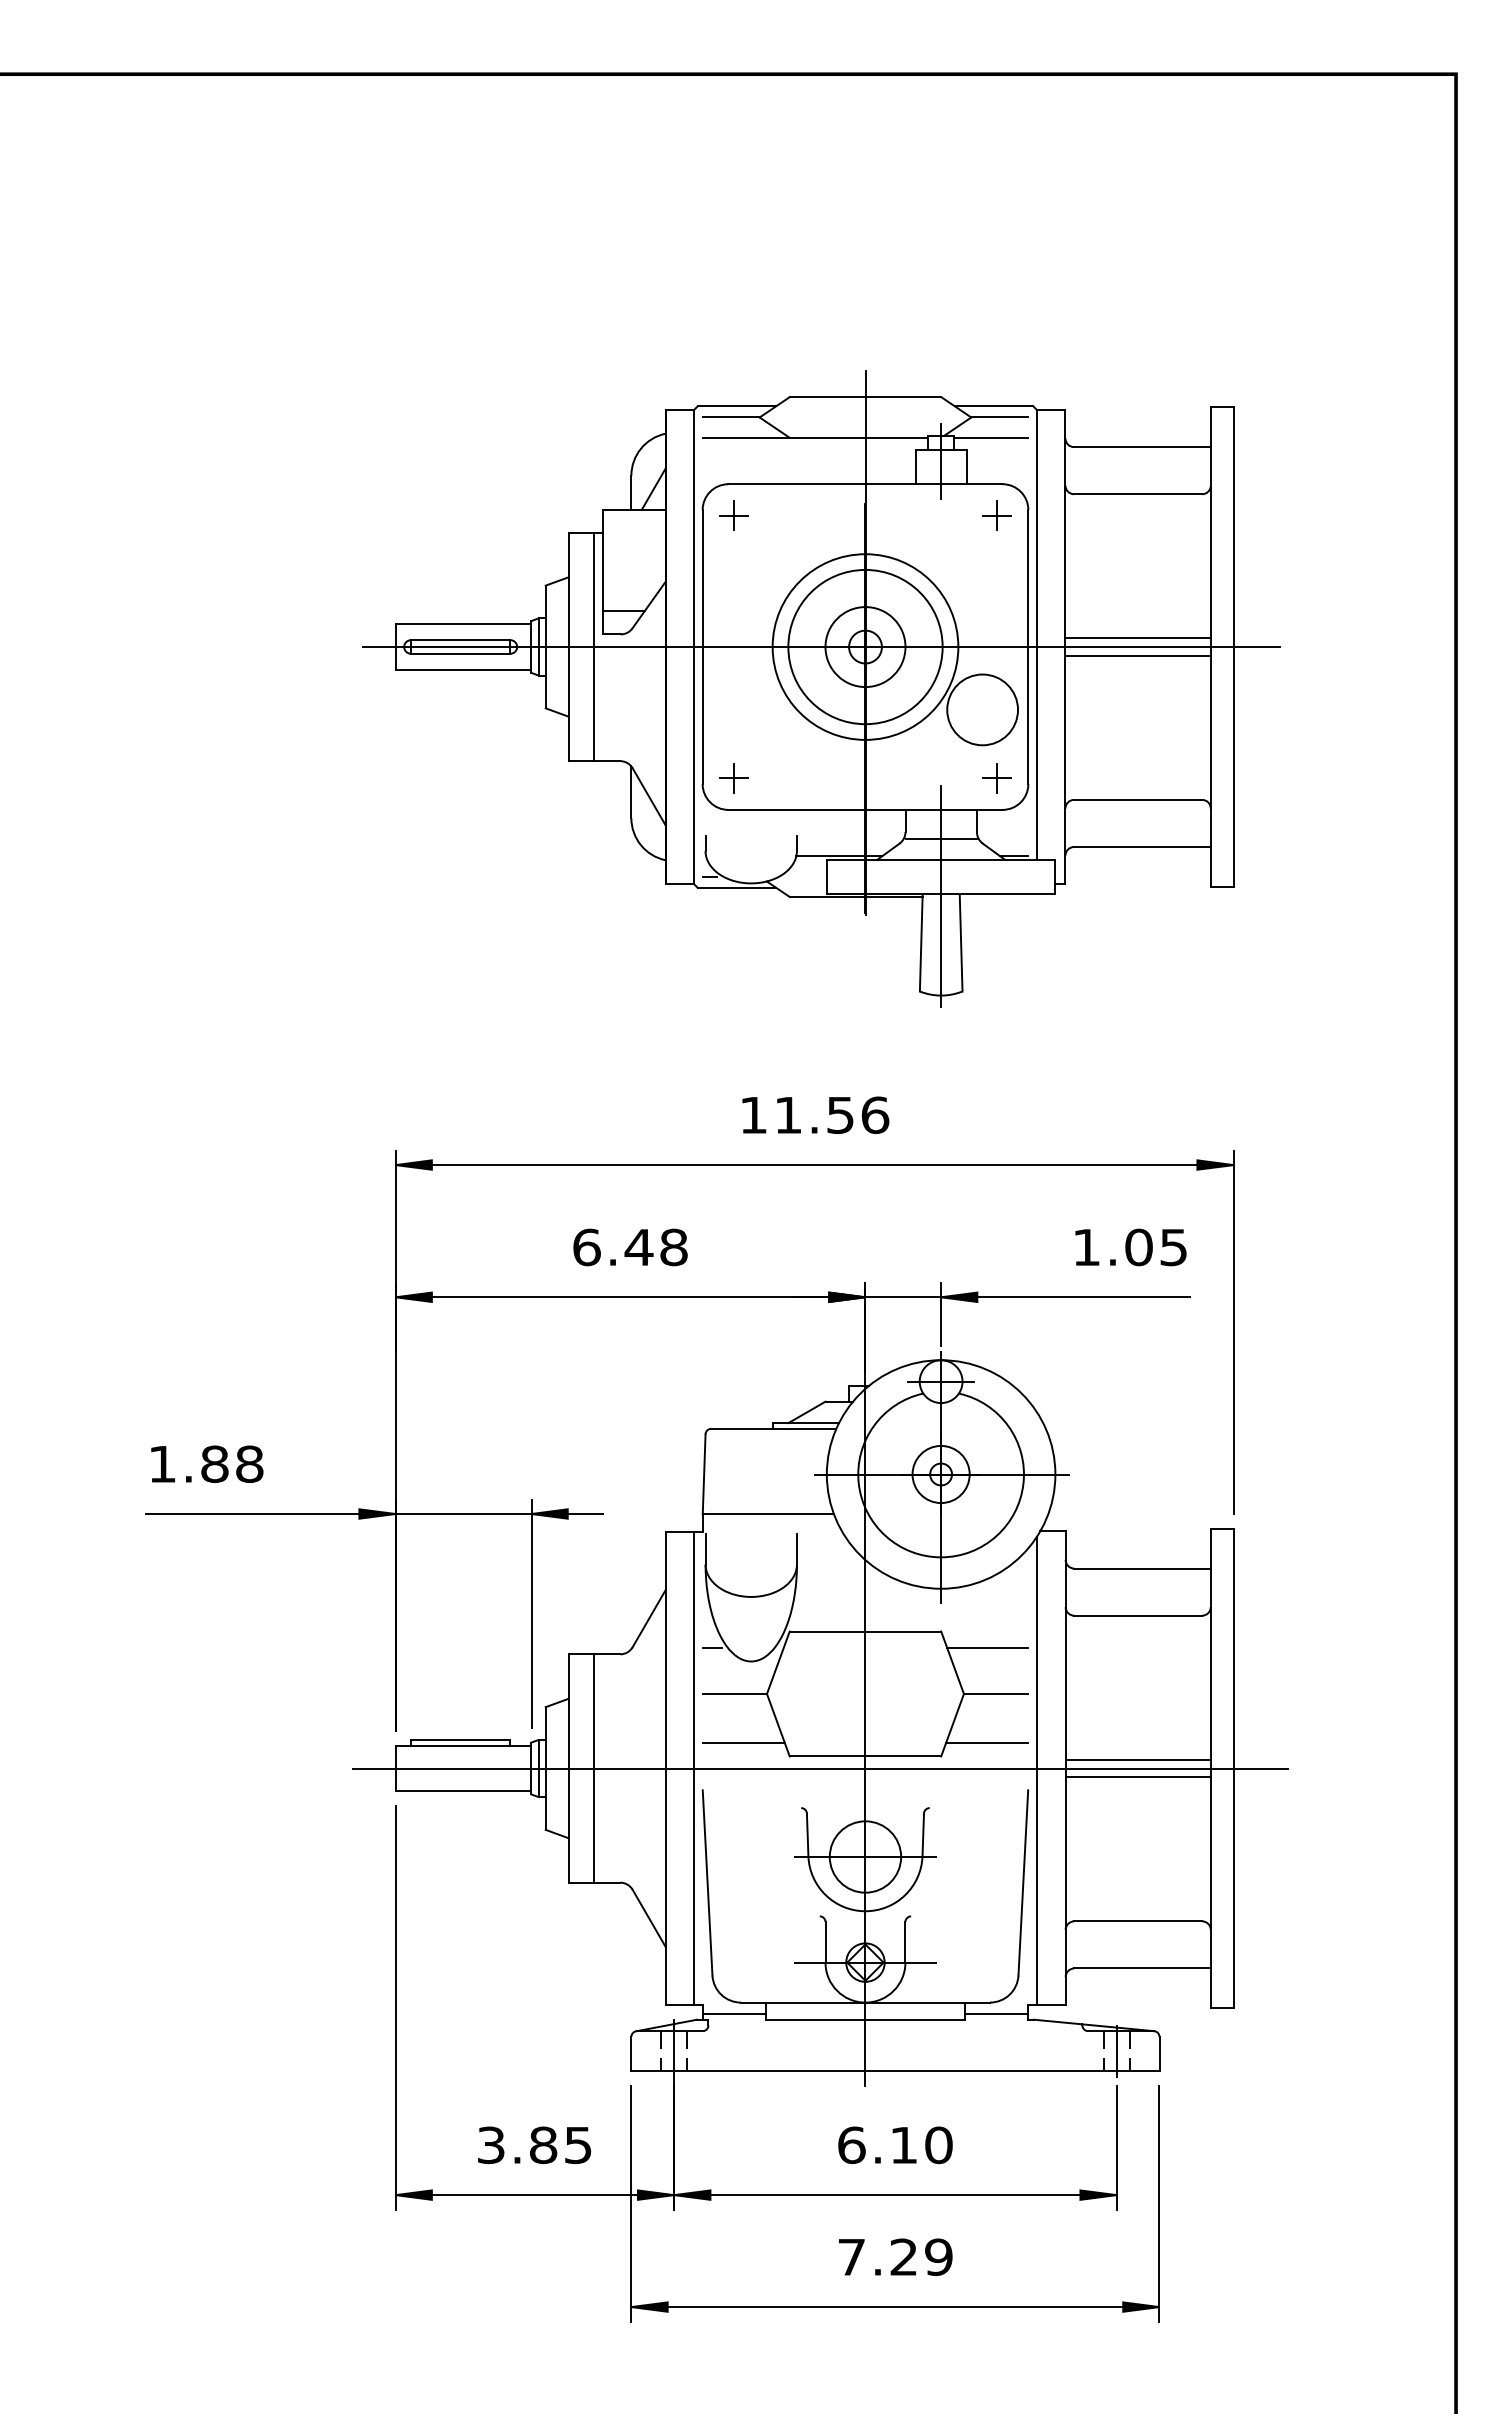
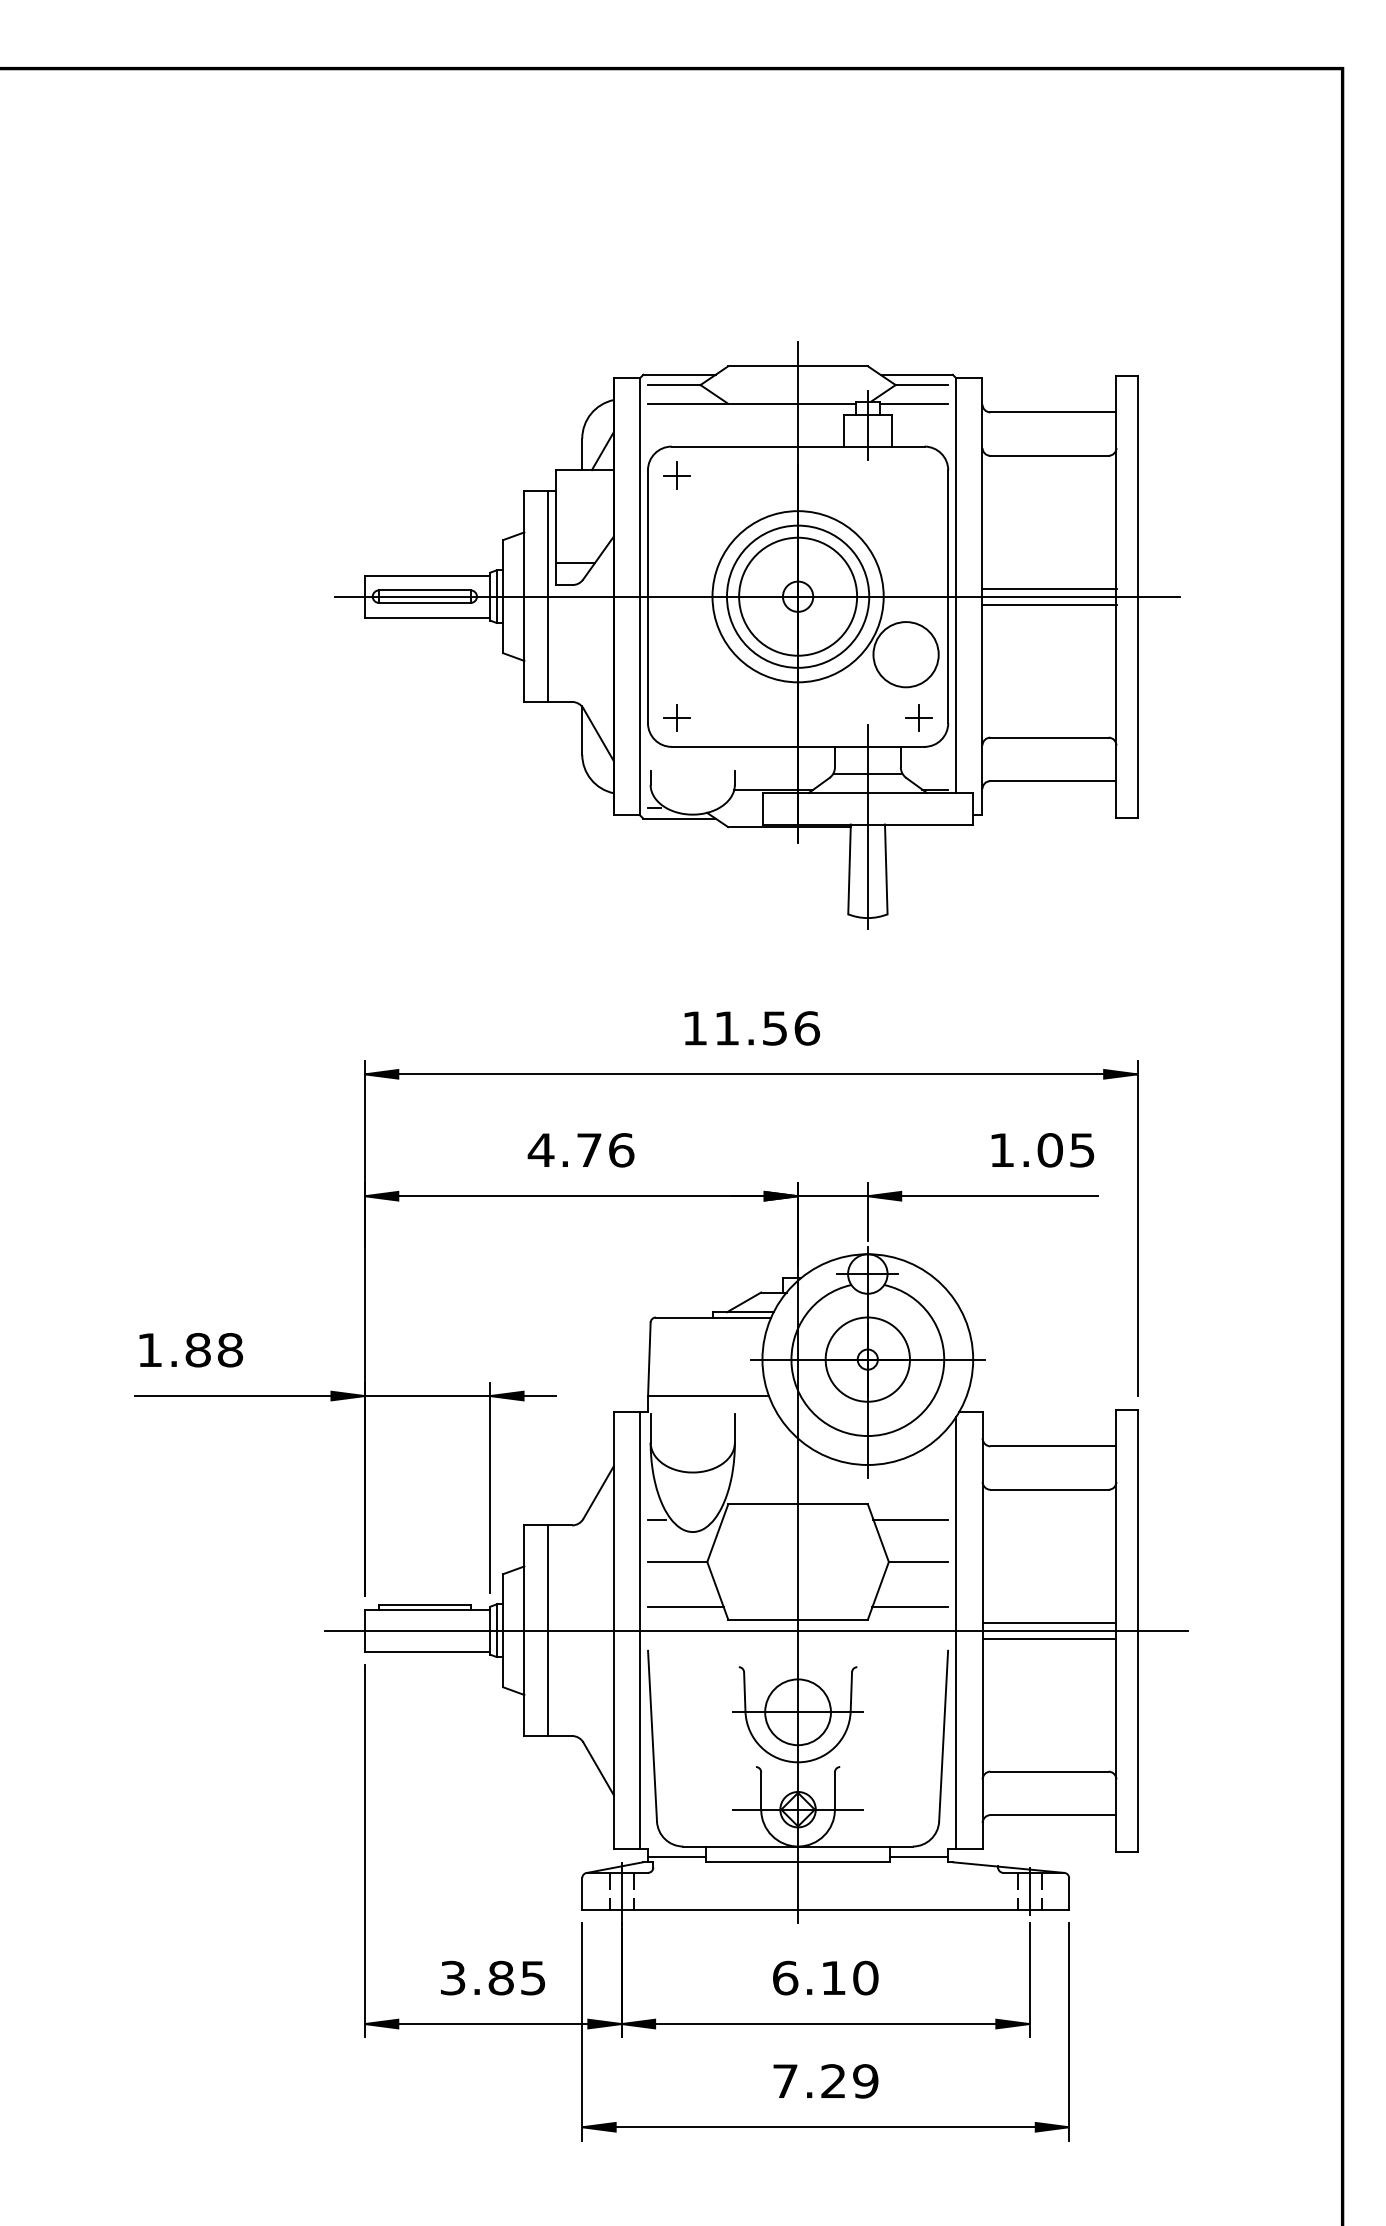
part: (996, 515) -> (918, 475), removed
circle: (865, 647) -> (798, 597), size x1.6
text: (629, 1247) -> (580, 1150), 6.48 -> 4.76
circle: (940, 1474) -> (867, 1359), size x1.6

